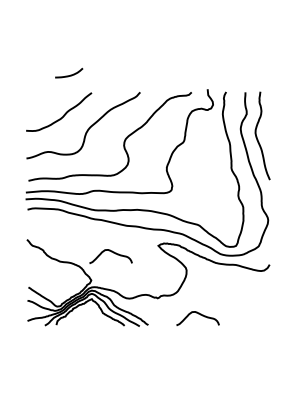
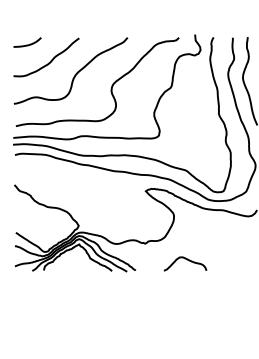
curve: (70, 74) -> (28, 43), moved
curve: (111, 252) -> (98, 197), removed

